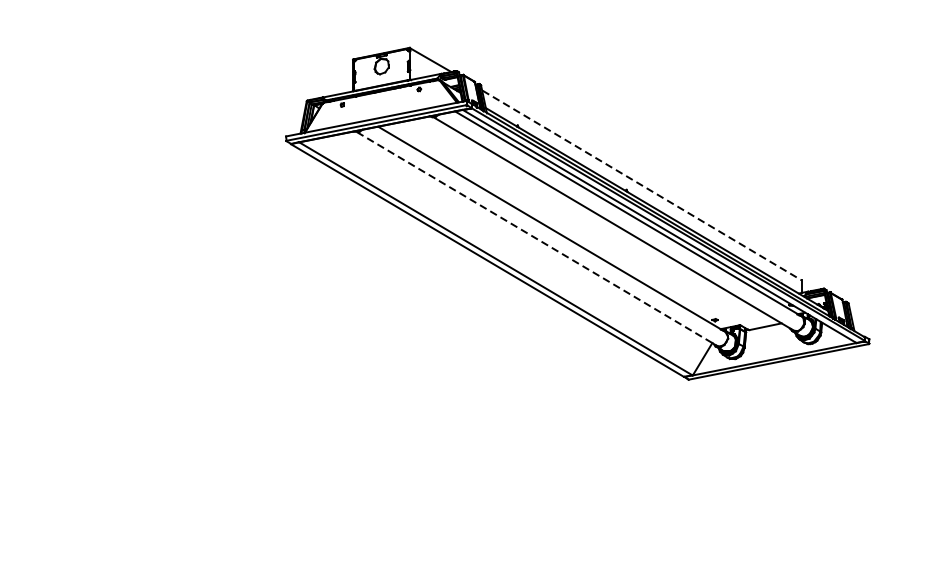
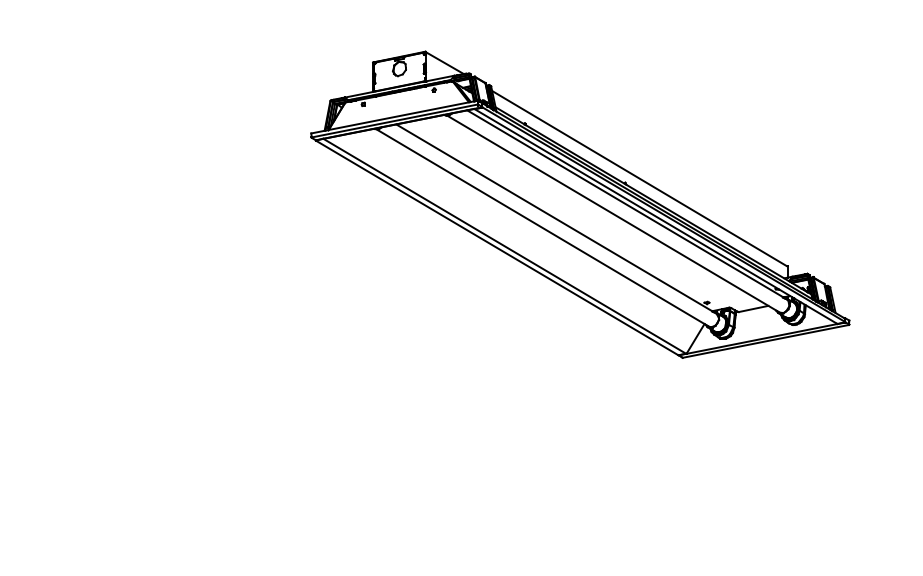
line: (642, 186) -> (640, 179), dashed -> solid
line: (537, 239) -> (543, 228), dashed -> solid

